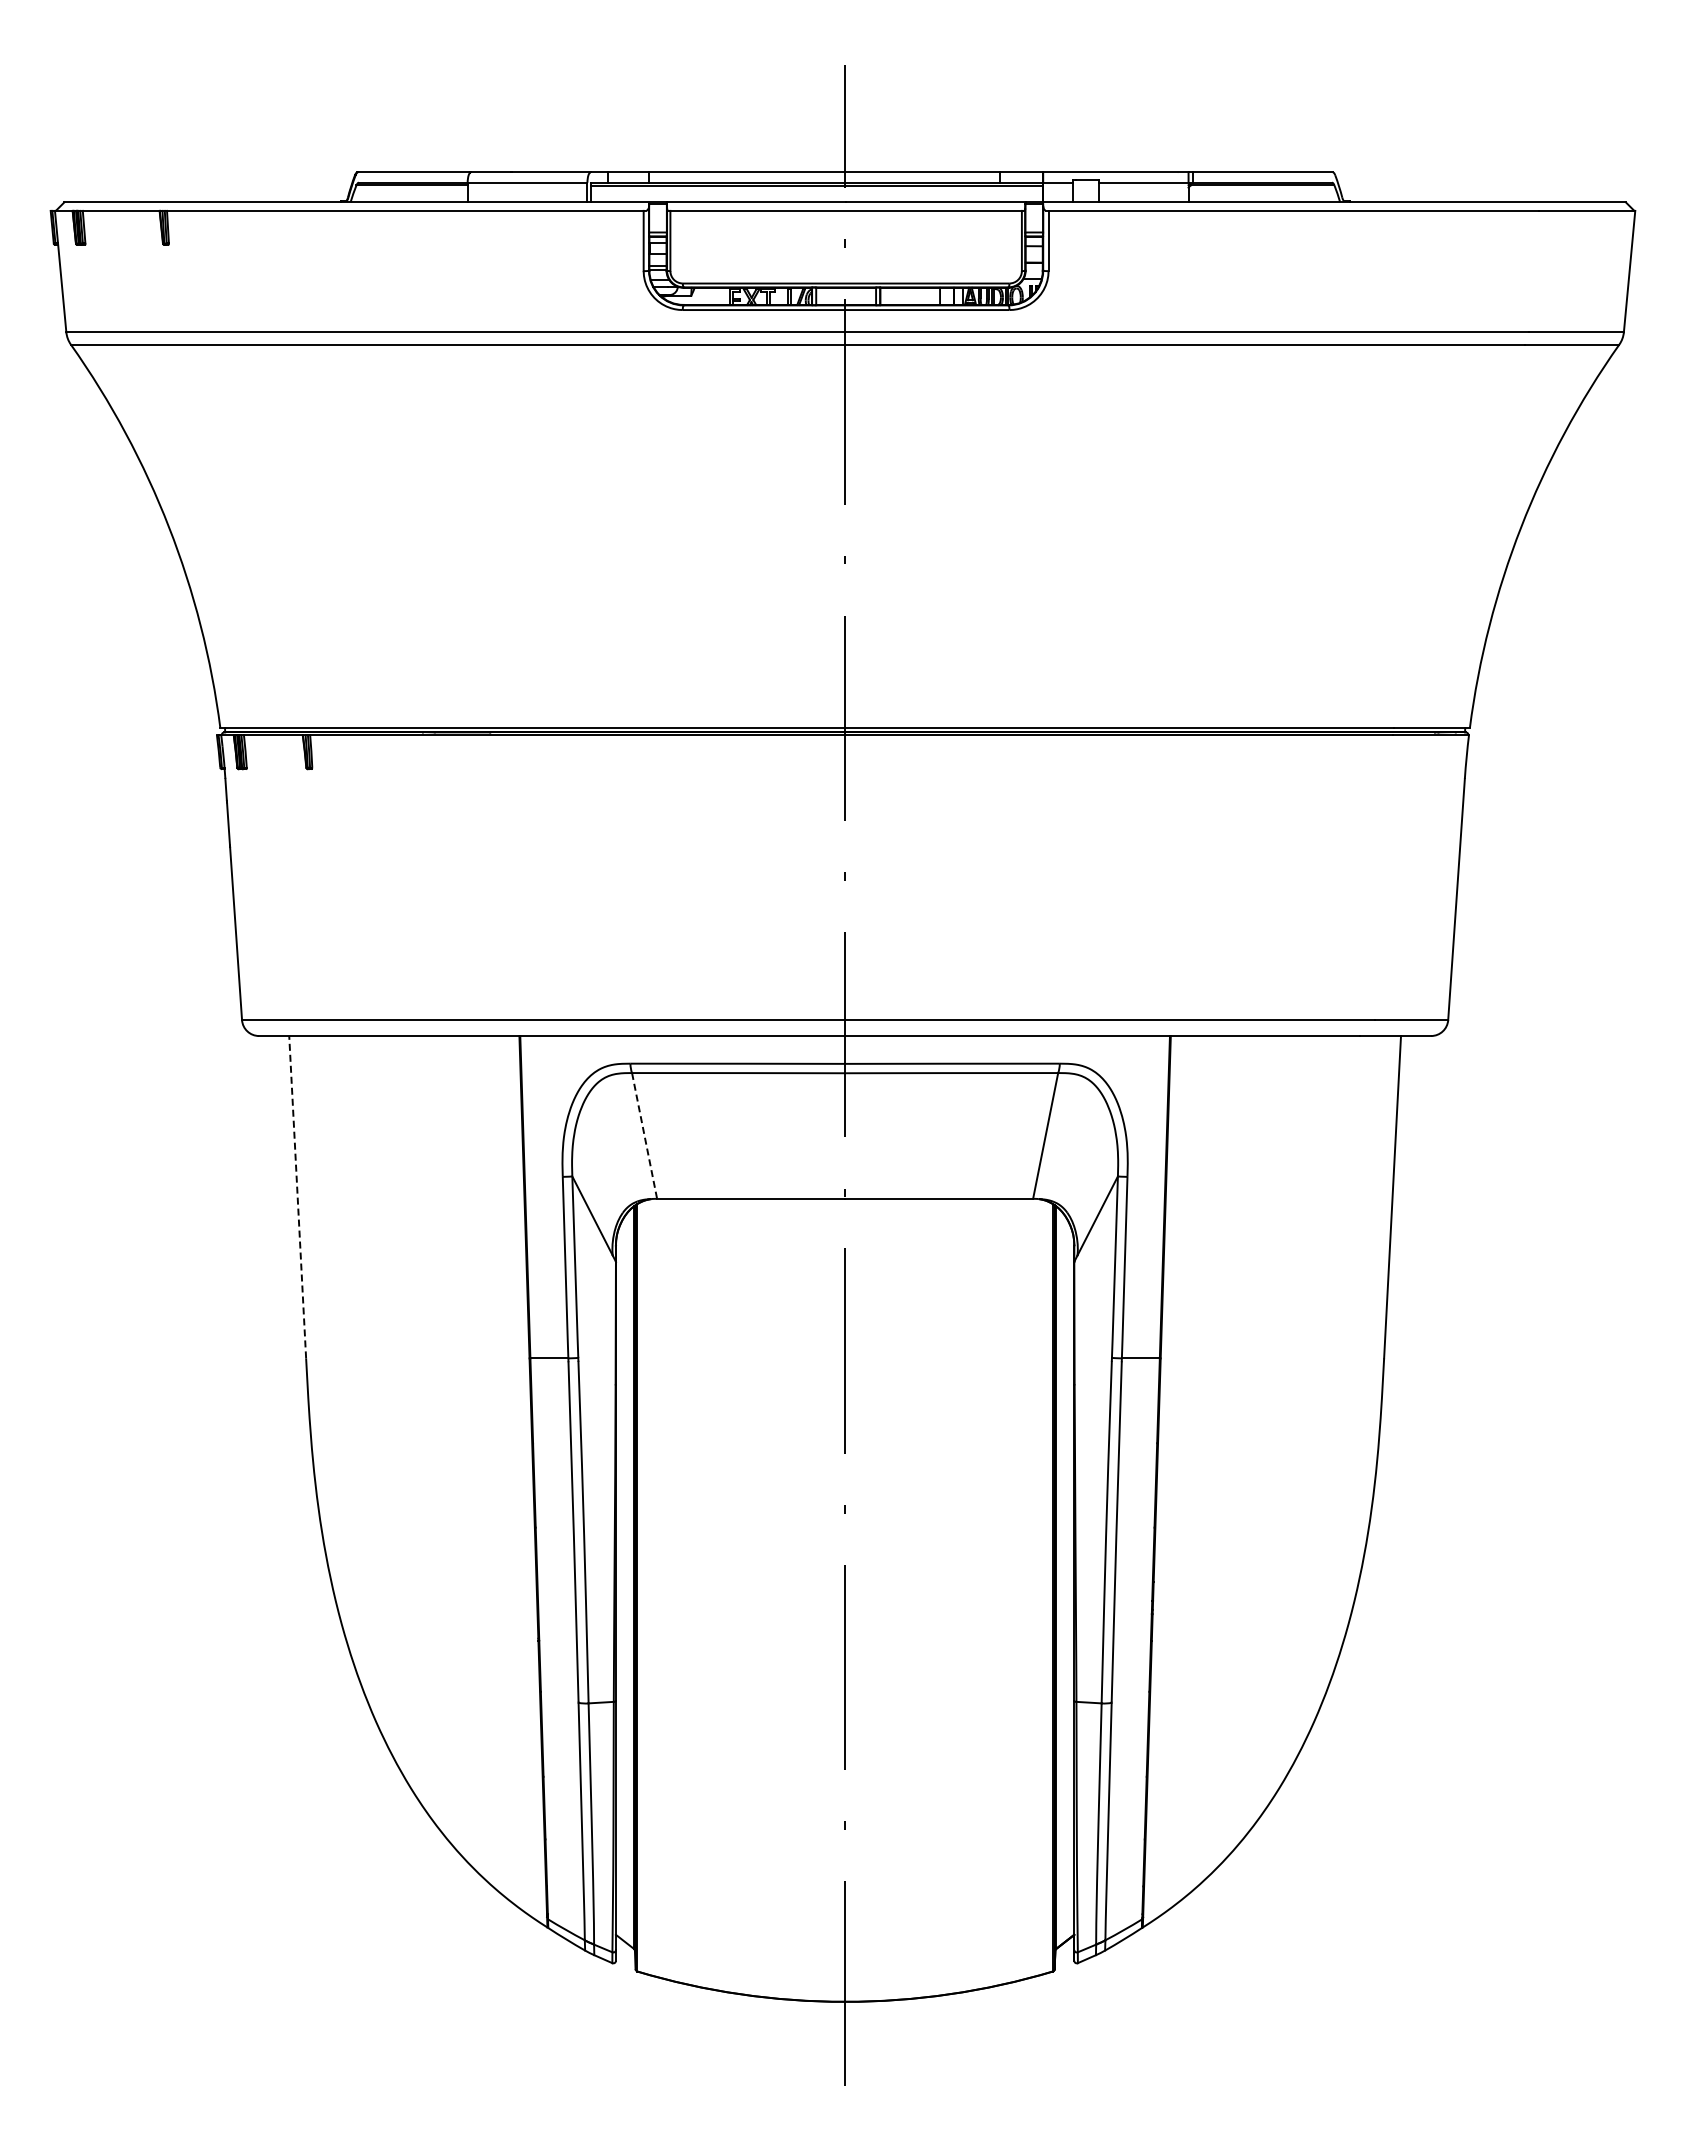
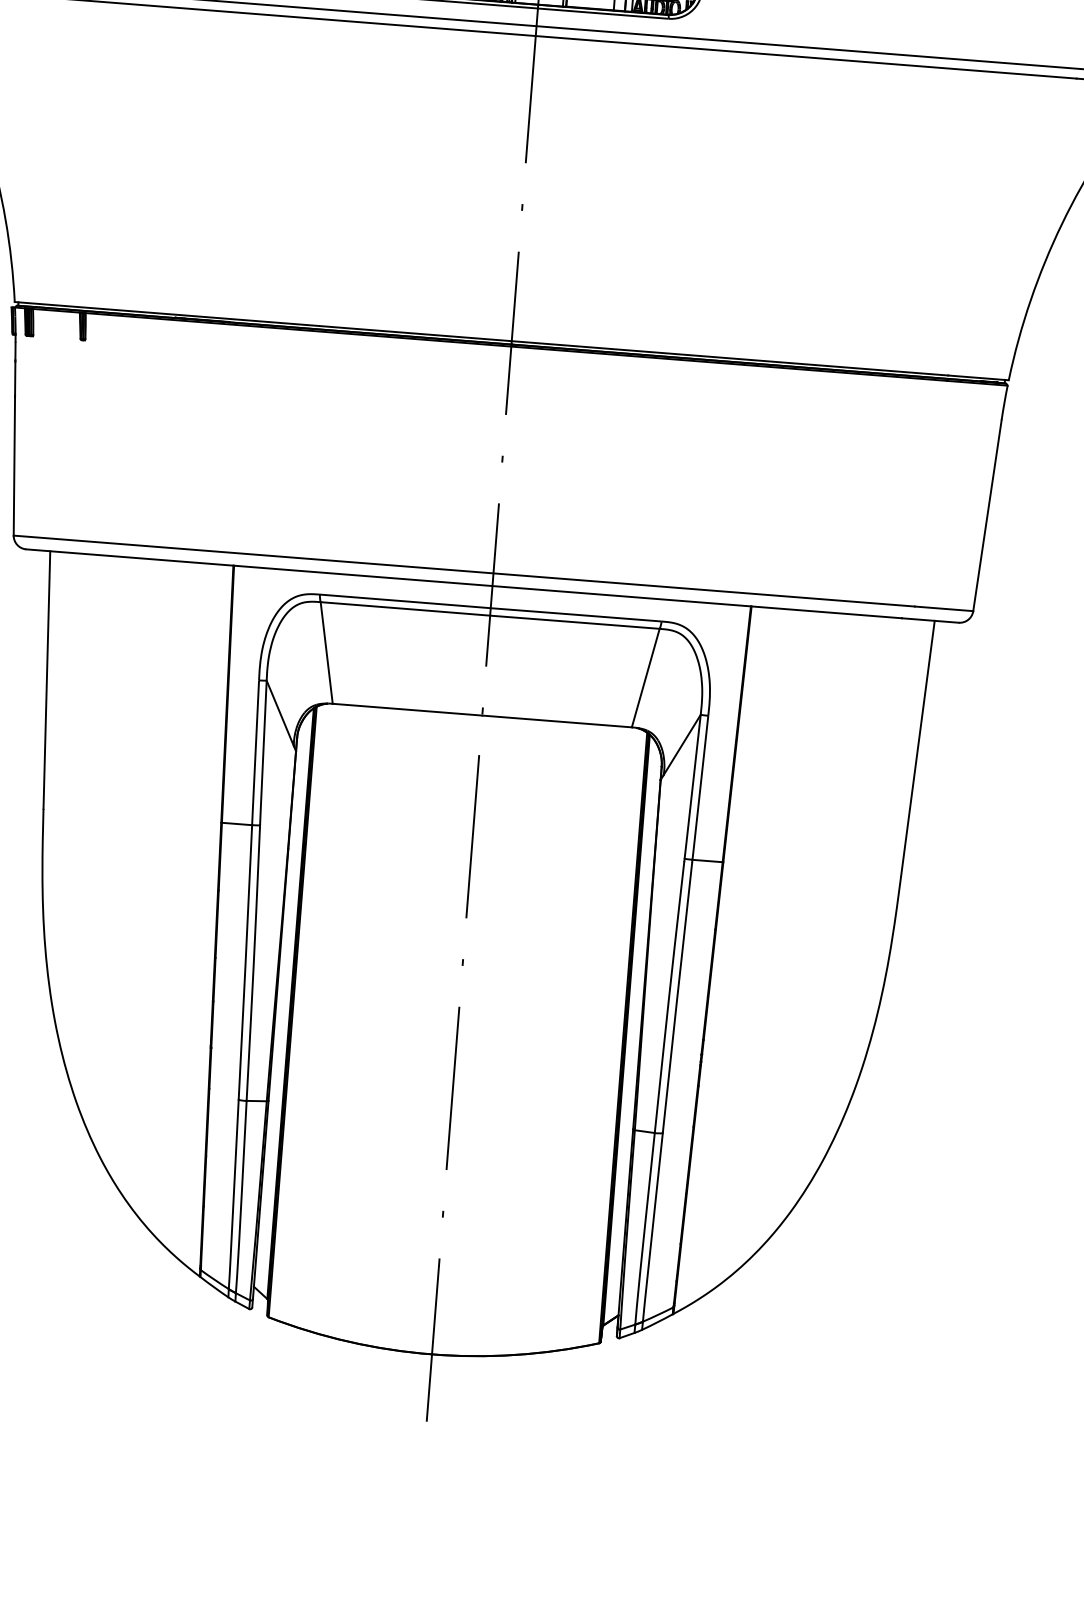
line: (644, 1136) -> (326, 653), dashed -> solid
line: (297, 1196) -> (46, 679), dashed -> solid

